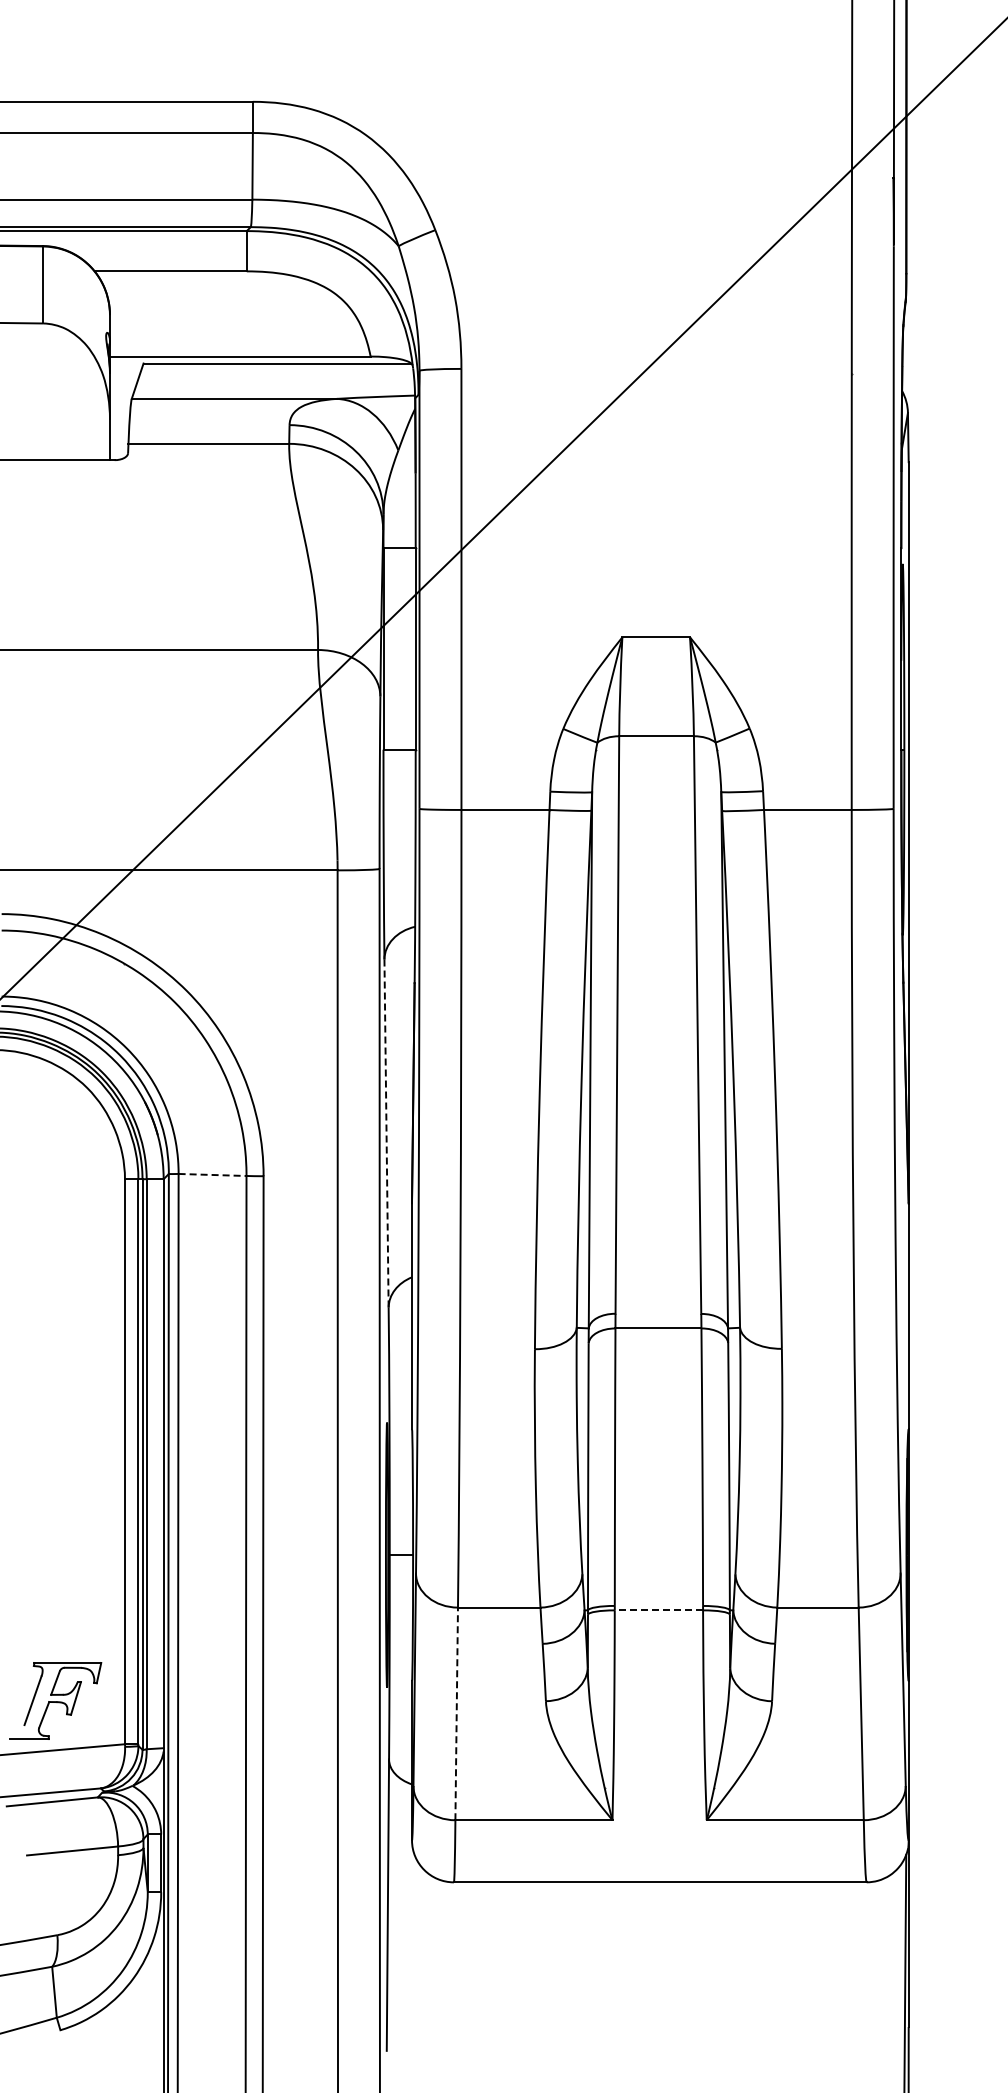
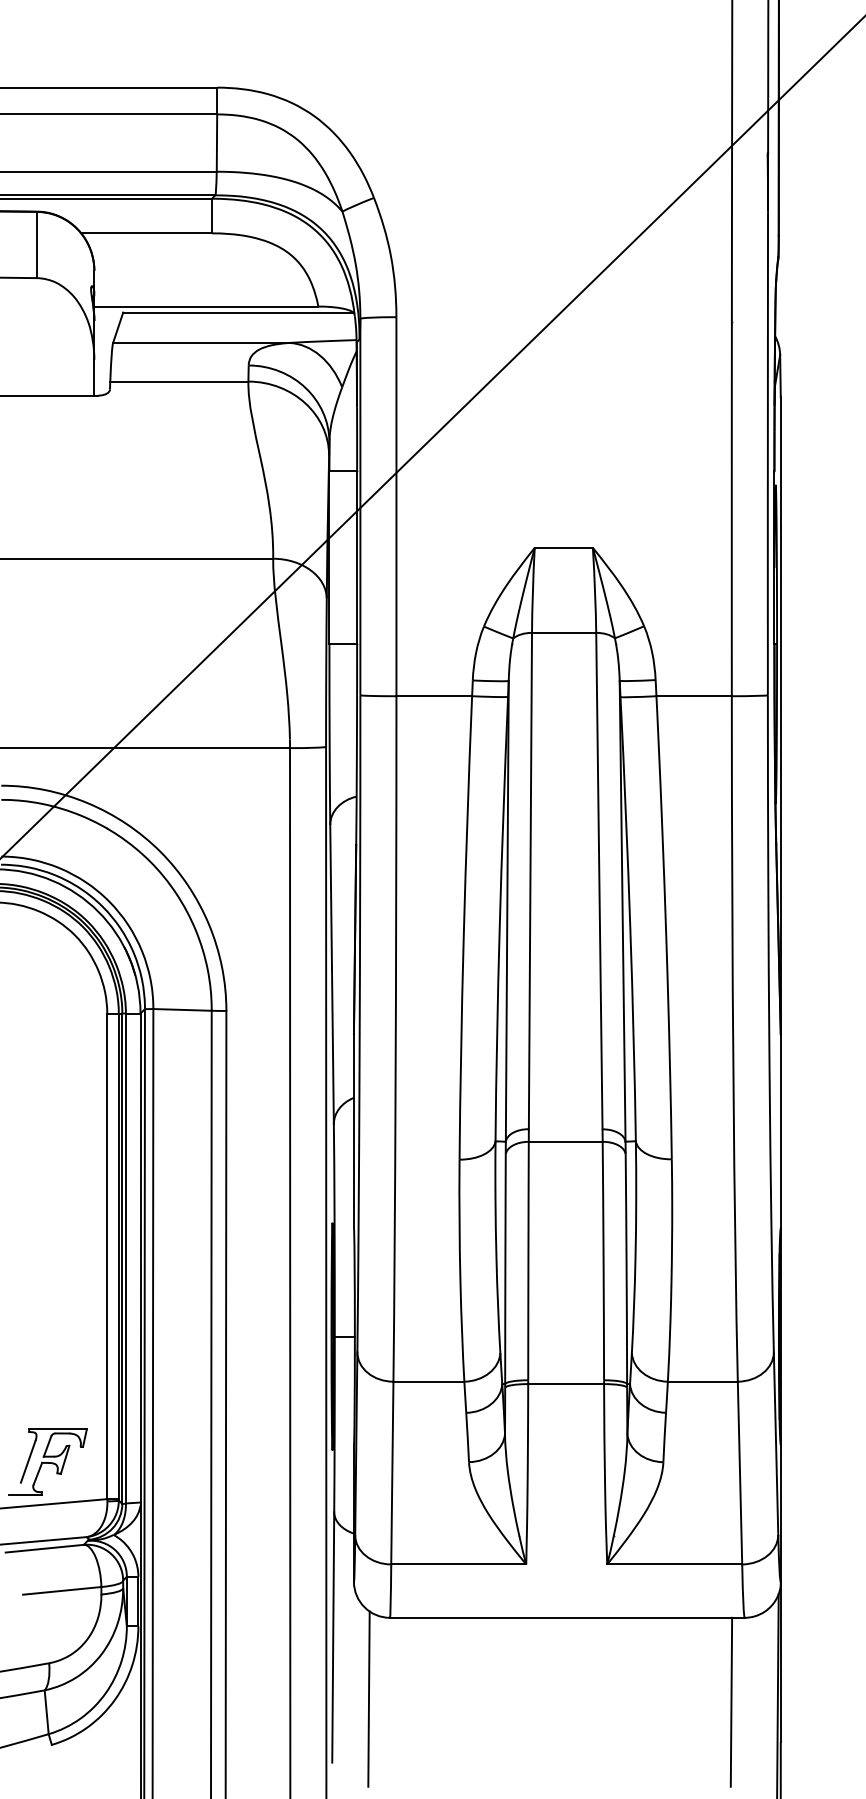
line: (386, 1134) -> (332, 975), dashed -> solid
line: (212, 1174) -> (182, 1009), dashed -> solid
line: (658, 1610) -> (565, 1384), dashed -> solid
line: (456, 1713) -> (392, 1472), dashed -> solid
line: (429, 1976) -> (368, 1698), added
line: (851, 1980) -> (731, 1702), added

